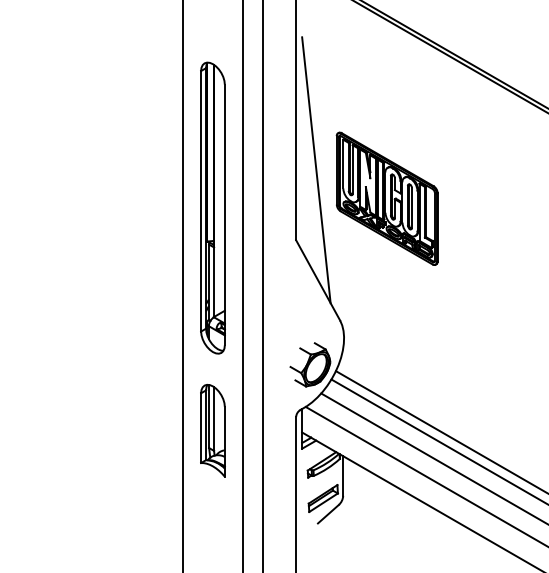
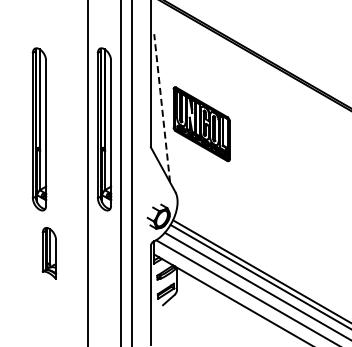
line: (316, 170) -> (162, 108), solid -> dashed
part: (96, 208) -> (39, 129), added
part: (212, 430) -> (49, 253), moved

